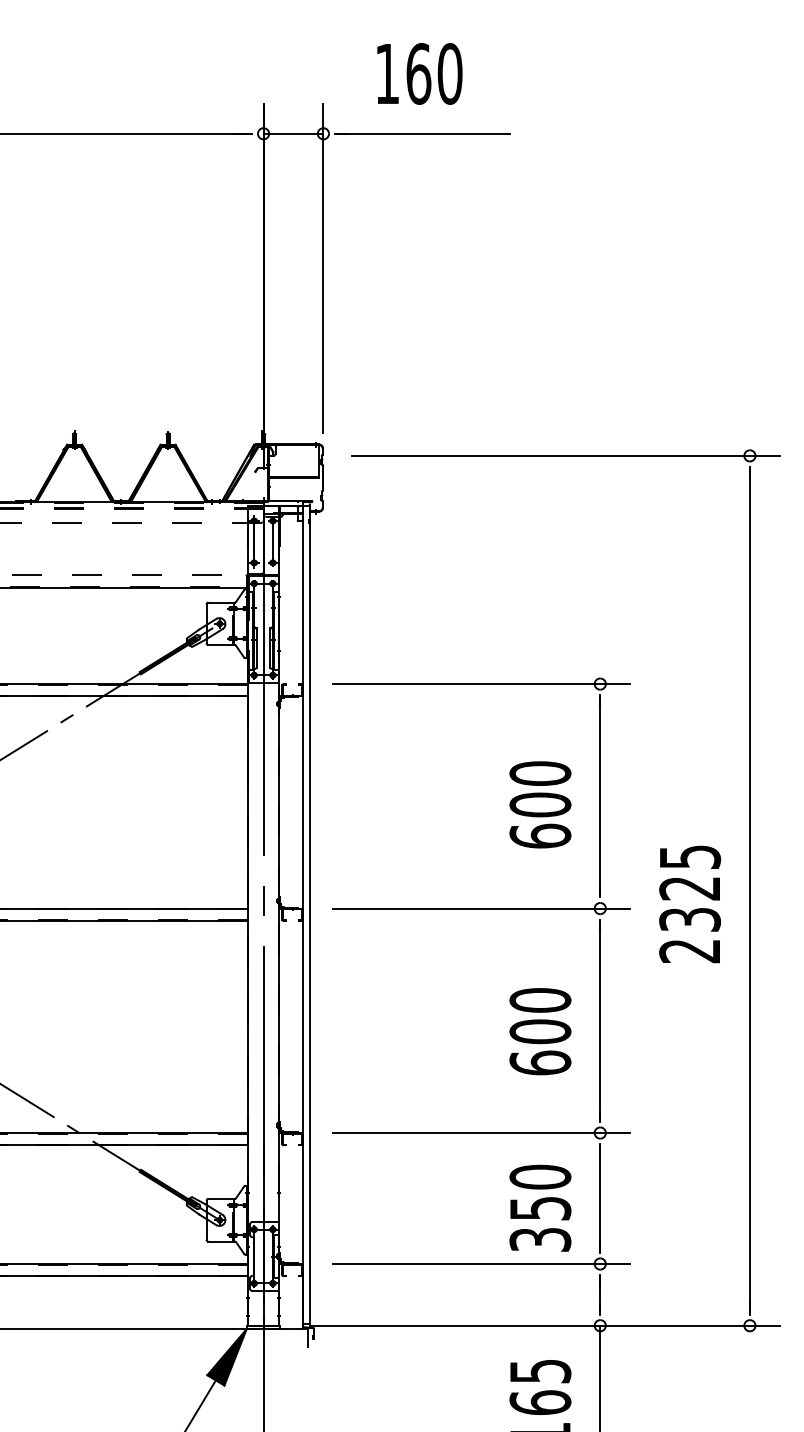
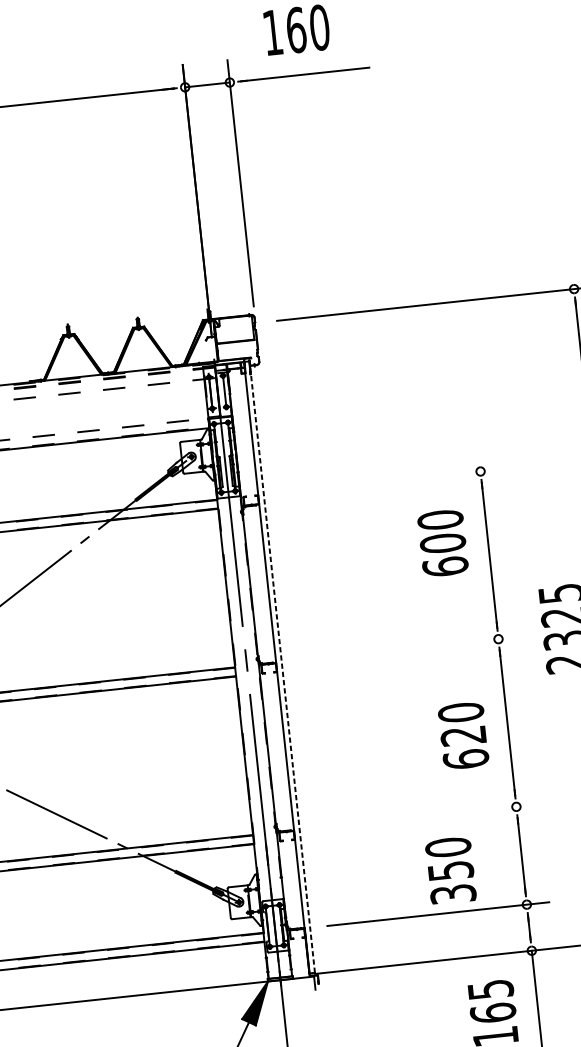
line: (481, 684) -> (391, 481), removed
text: (540, 804) -> (443, 543), moved
line: (481, 908) -> (409, 648), removed
line: (310, 914) -> (282, 666), solid -> dashed
text: (540, 1031) -> (463, 735), 600 -> 620
line: (481, 1133) -> (427, 816), removed
text: (540, 1207) -> (450, 870), moved

